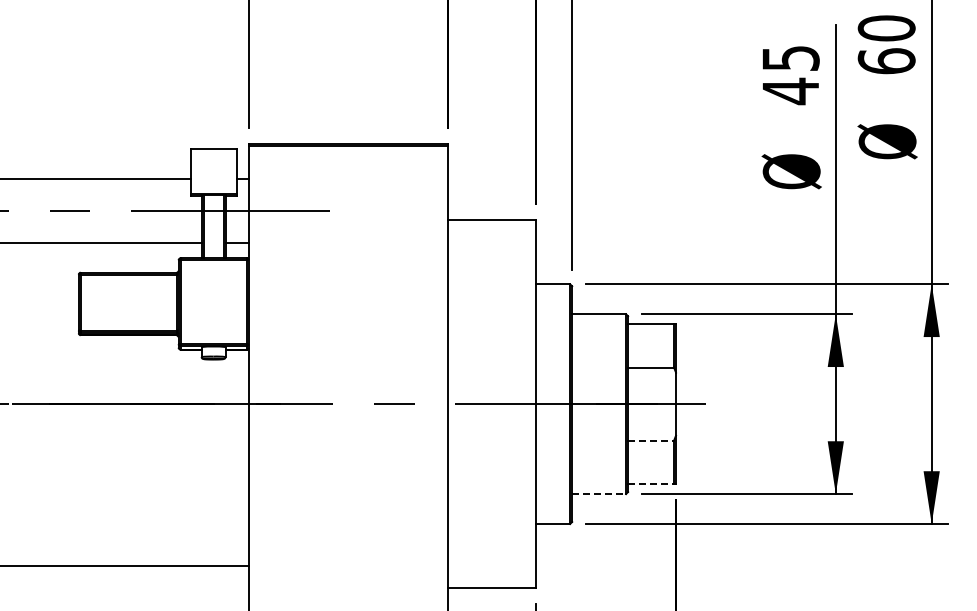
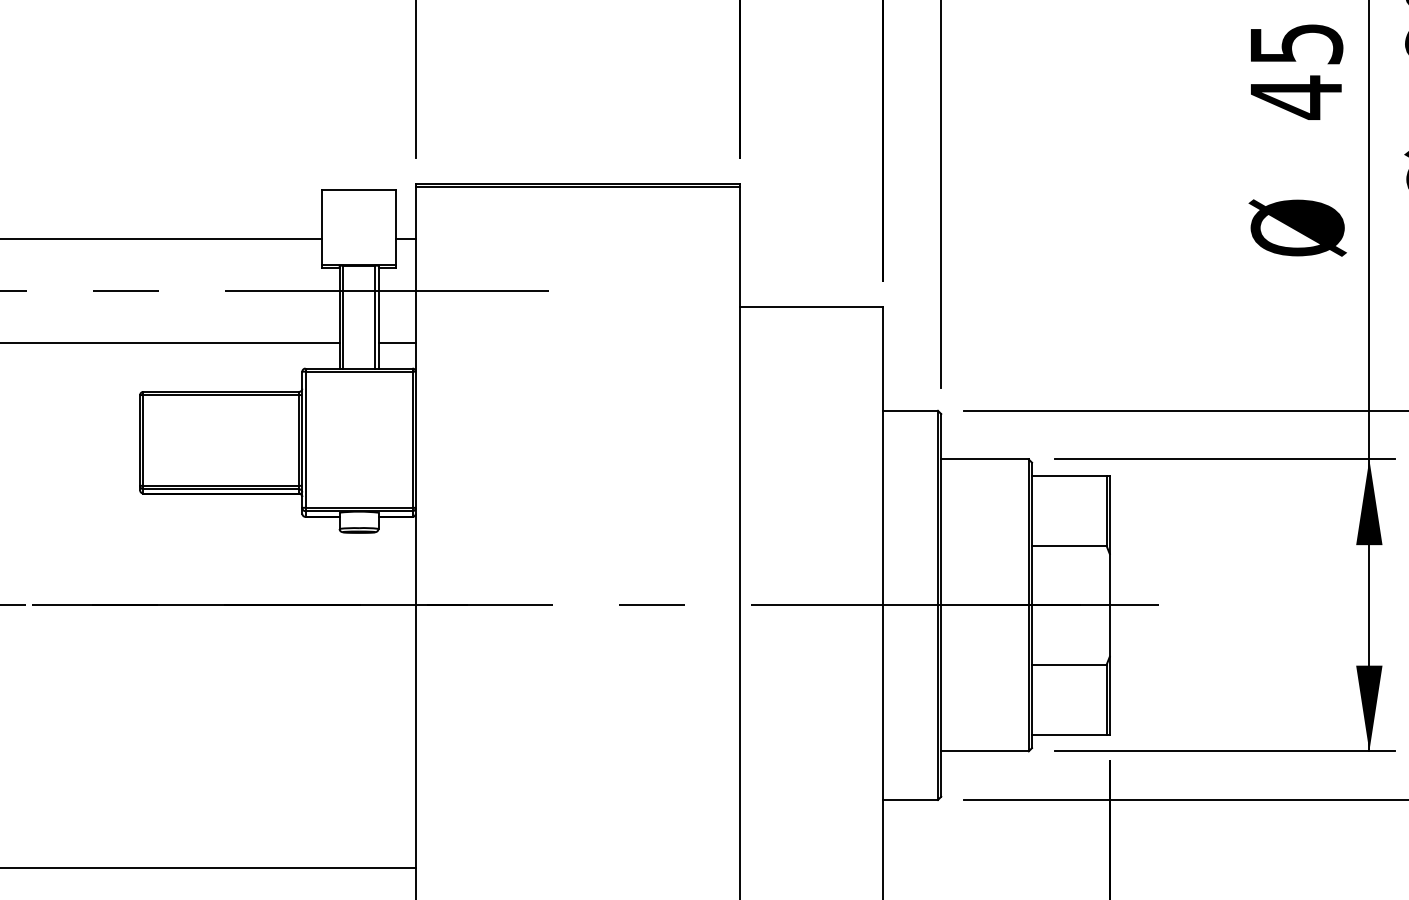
line: (651, 440) -> (1070, 664), dashed -> solid
line: (651, 484) -> (1070, 735), dashed -> solid
line: (599, 494) -> (985, 752), dashed -> solid

